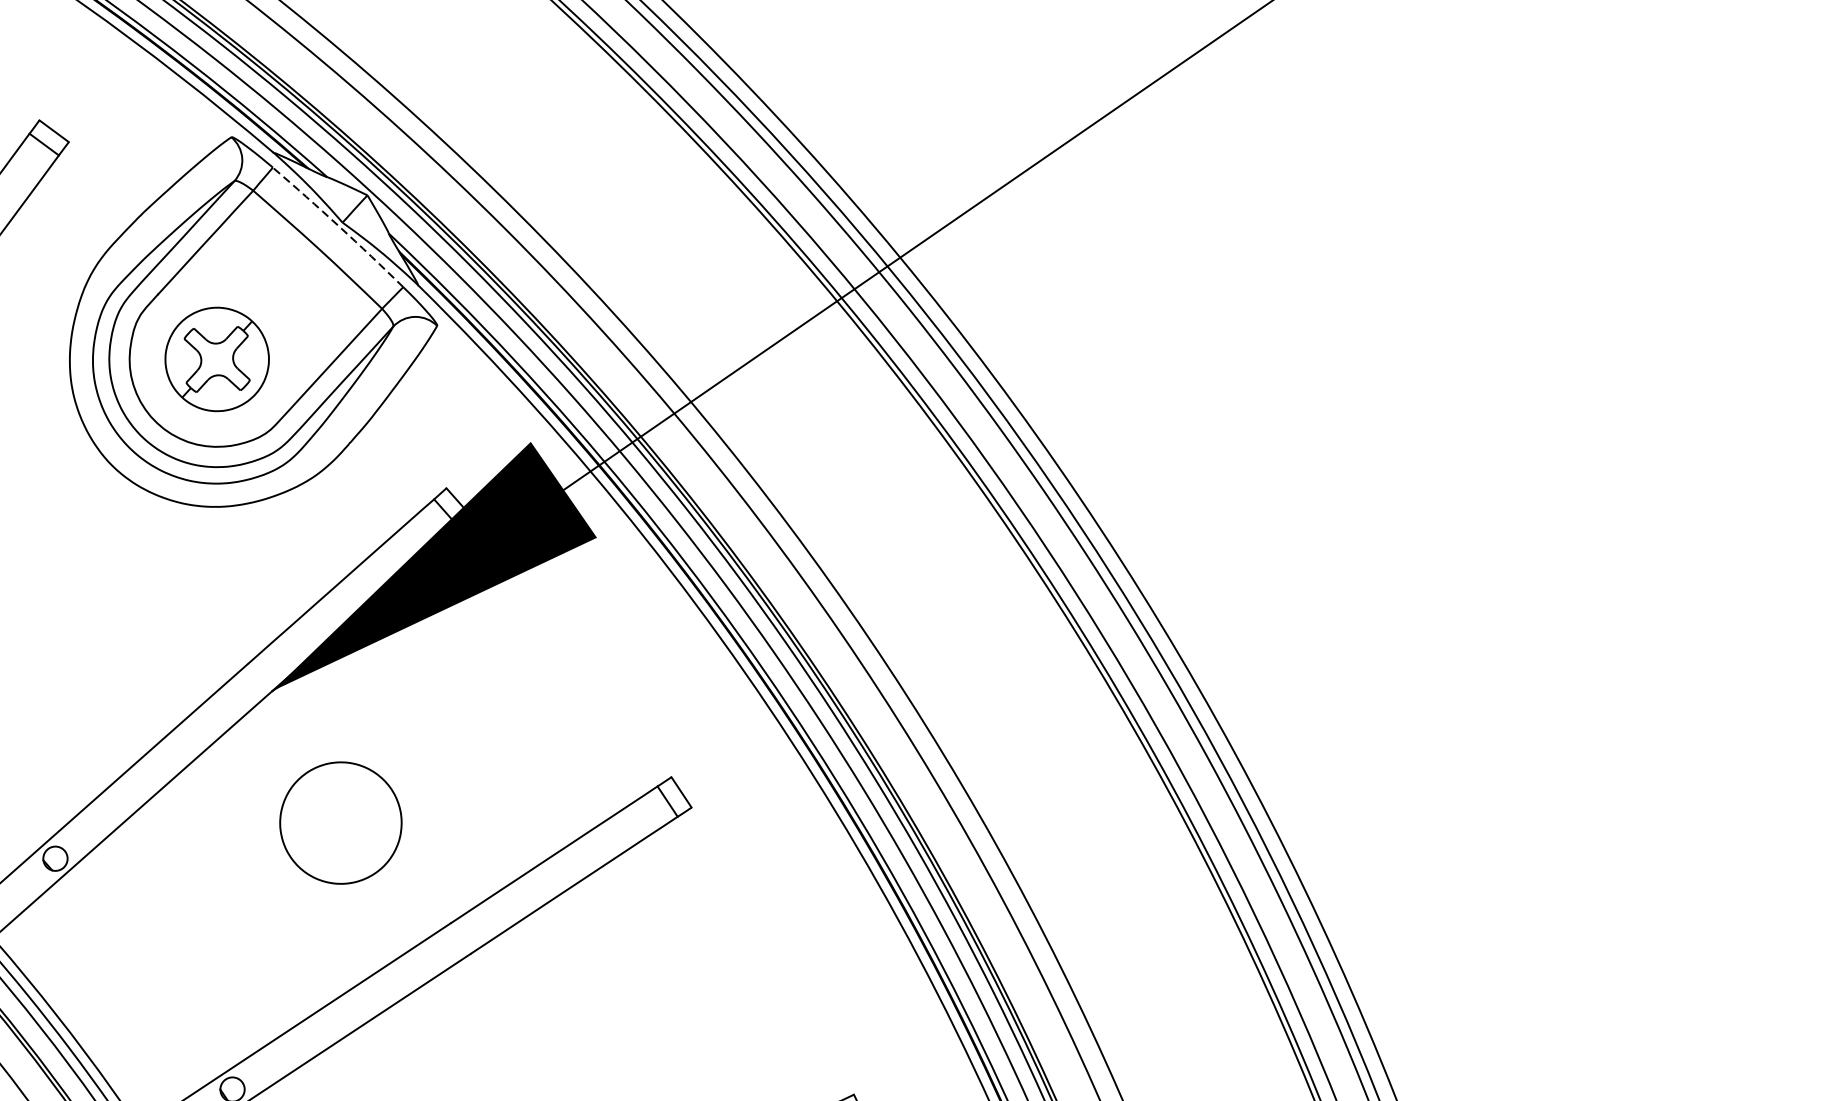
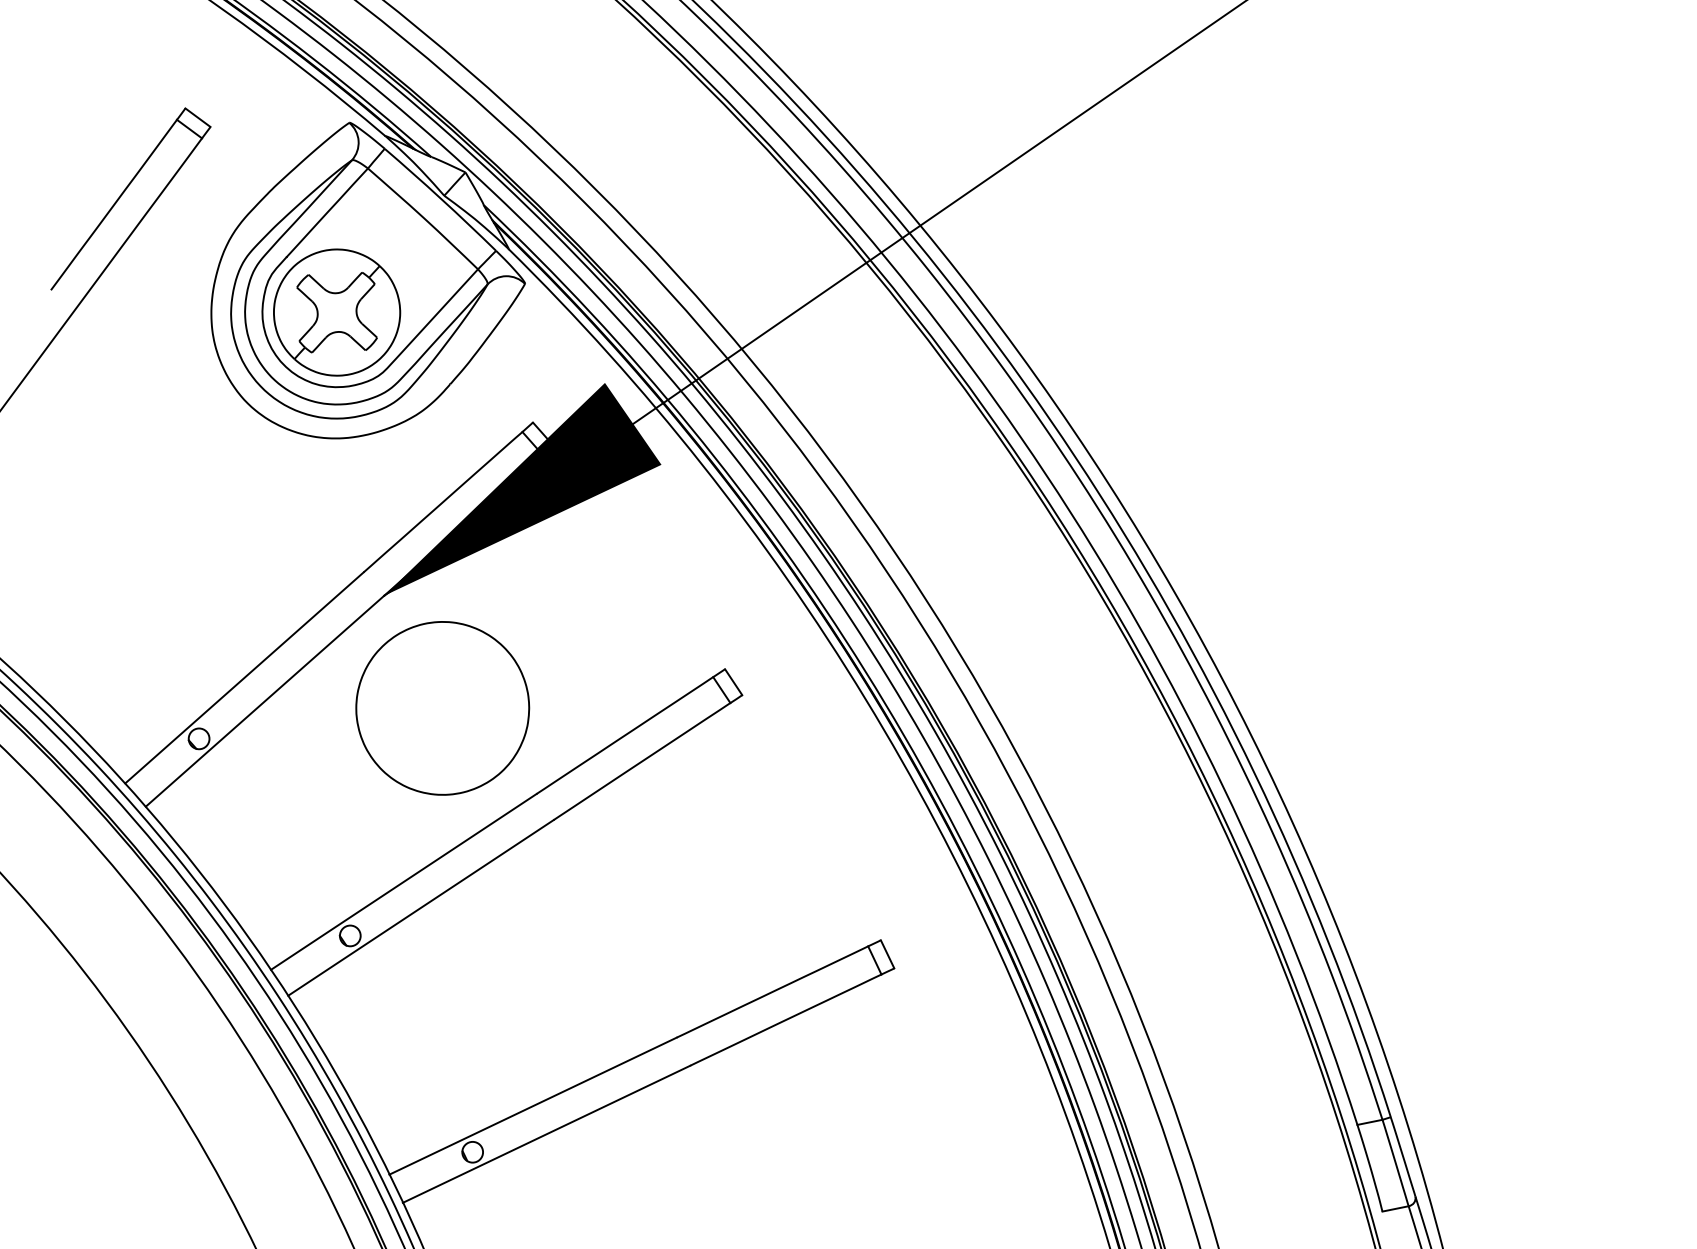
arc: (339, 225) -> (441, 198), dashed -> solid
part: (217, 359) -> (337, 312), size x1.43
part: (340, 823) -> (442, 708), size x1.67

